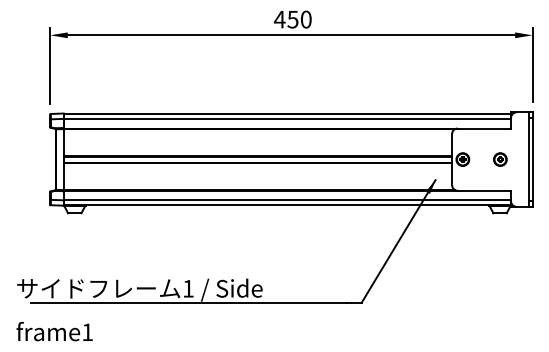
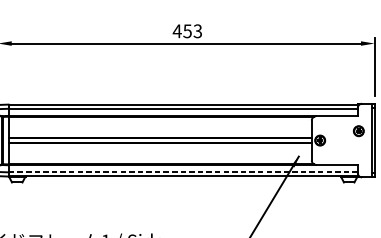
text: (305, 19) -> (197, 31), 450 -> 453
part: (500, 159) -> (358, 131), moved
line: (287, 200) -> (183, 172), solid -> dashed

